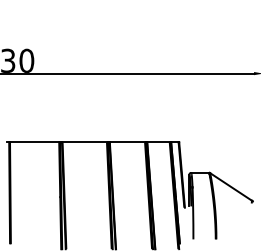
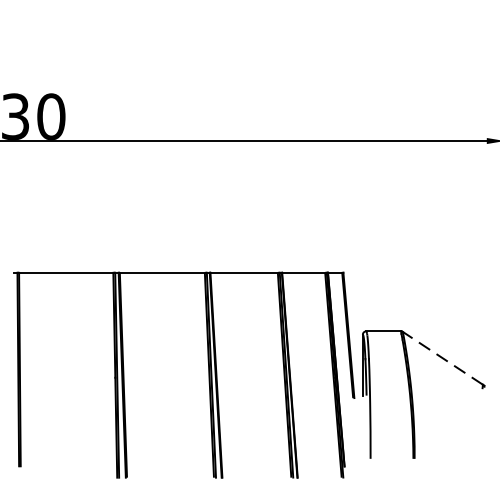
line: (230, 186) -> (441, 357), solid -> dashed

